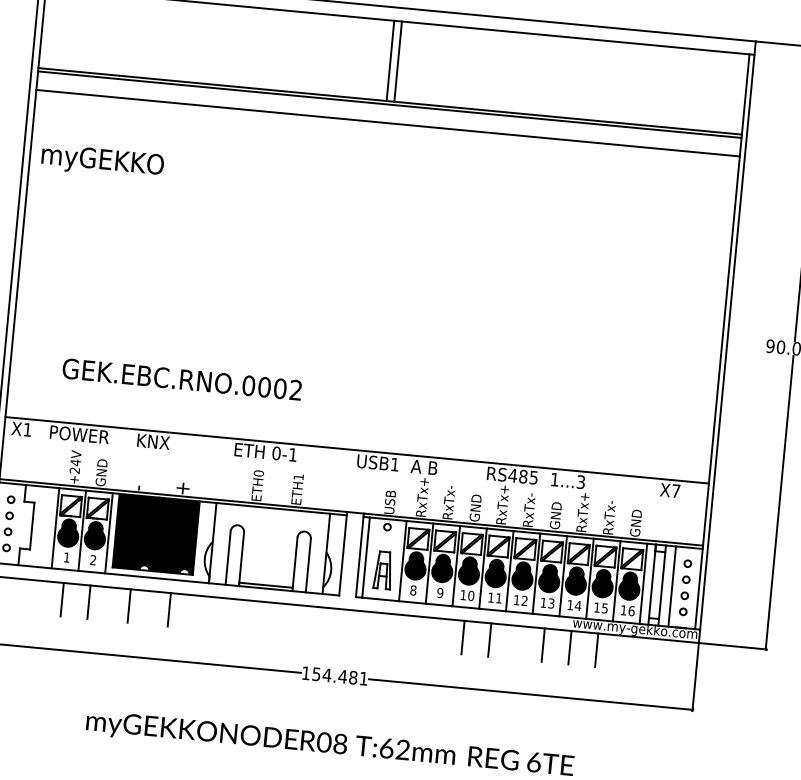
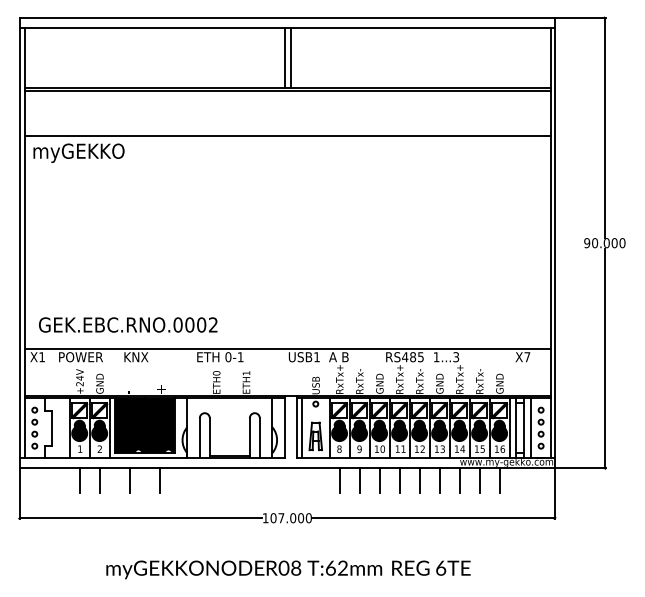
line: (387, 123) -> (287, 136), moved
text: (182, 378) -> (128, 324), moved
line: (409, 632) -> (339, 480), added
line: (436, 634) -> (359, 480), added
line: (516, 642) -> (419, 480), added
line: (623, 652) -> (499, 480), added
text: (339, 676) -> (290, 518), 154.481 -> 107.000

